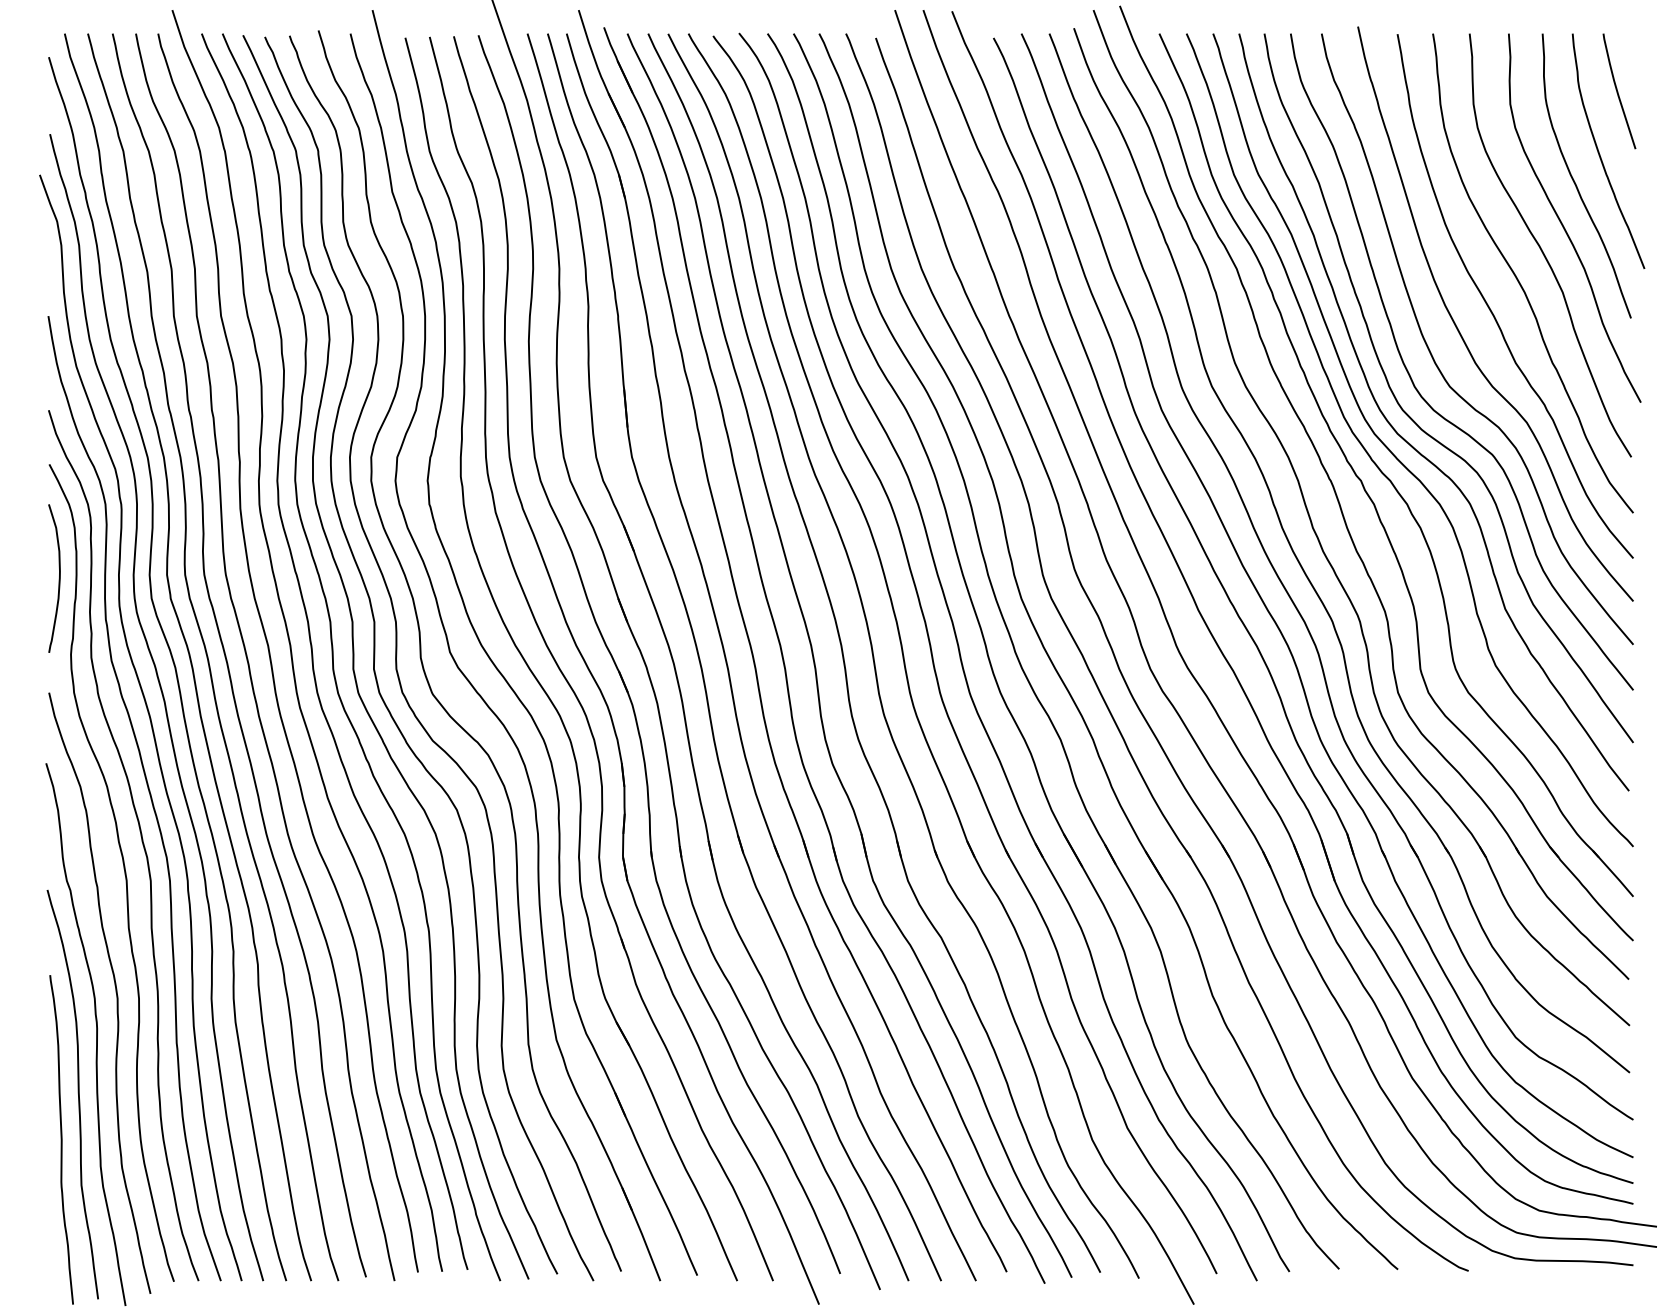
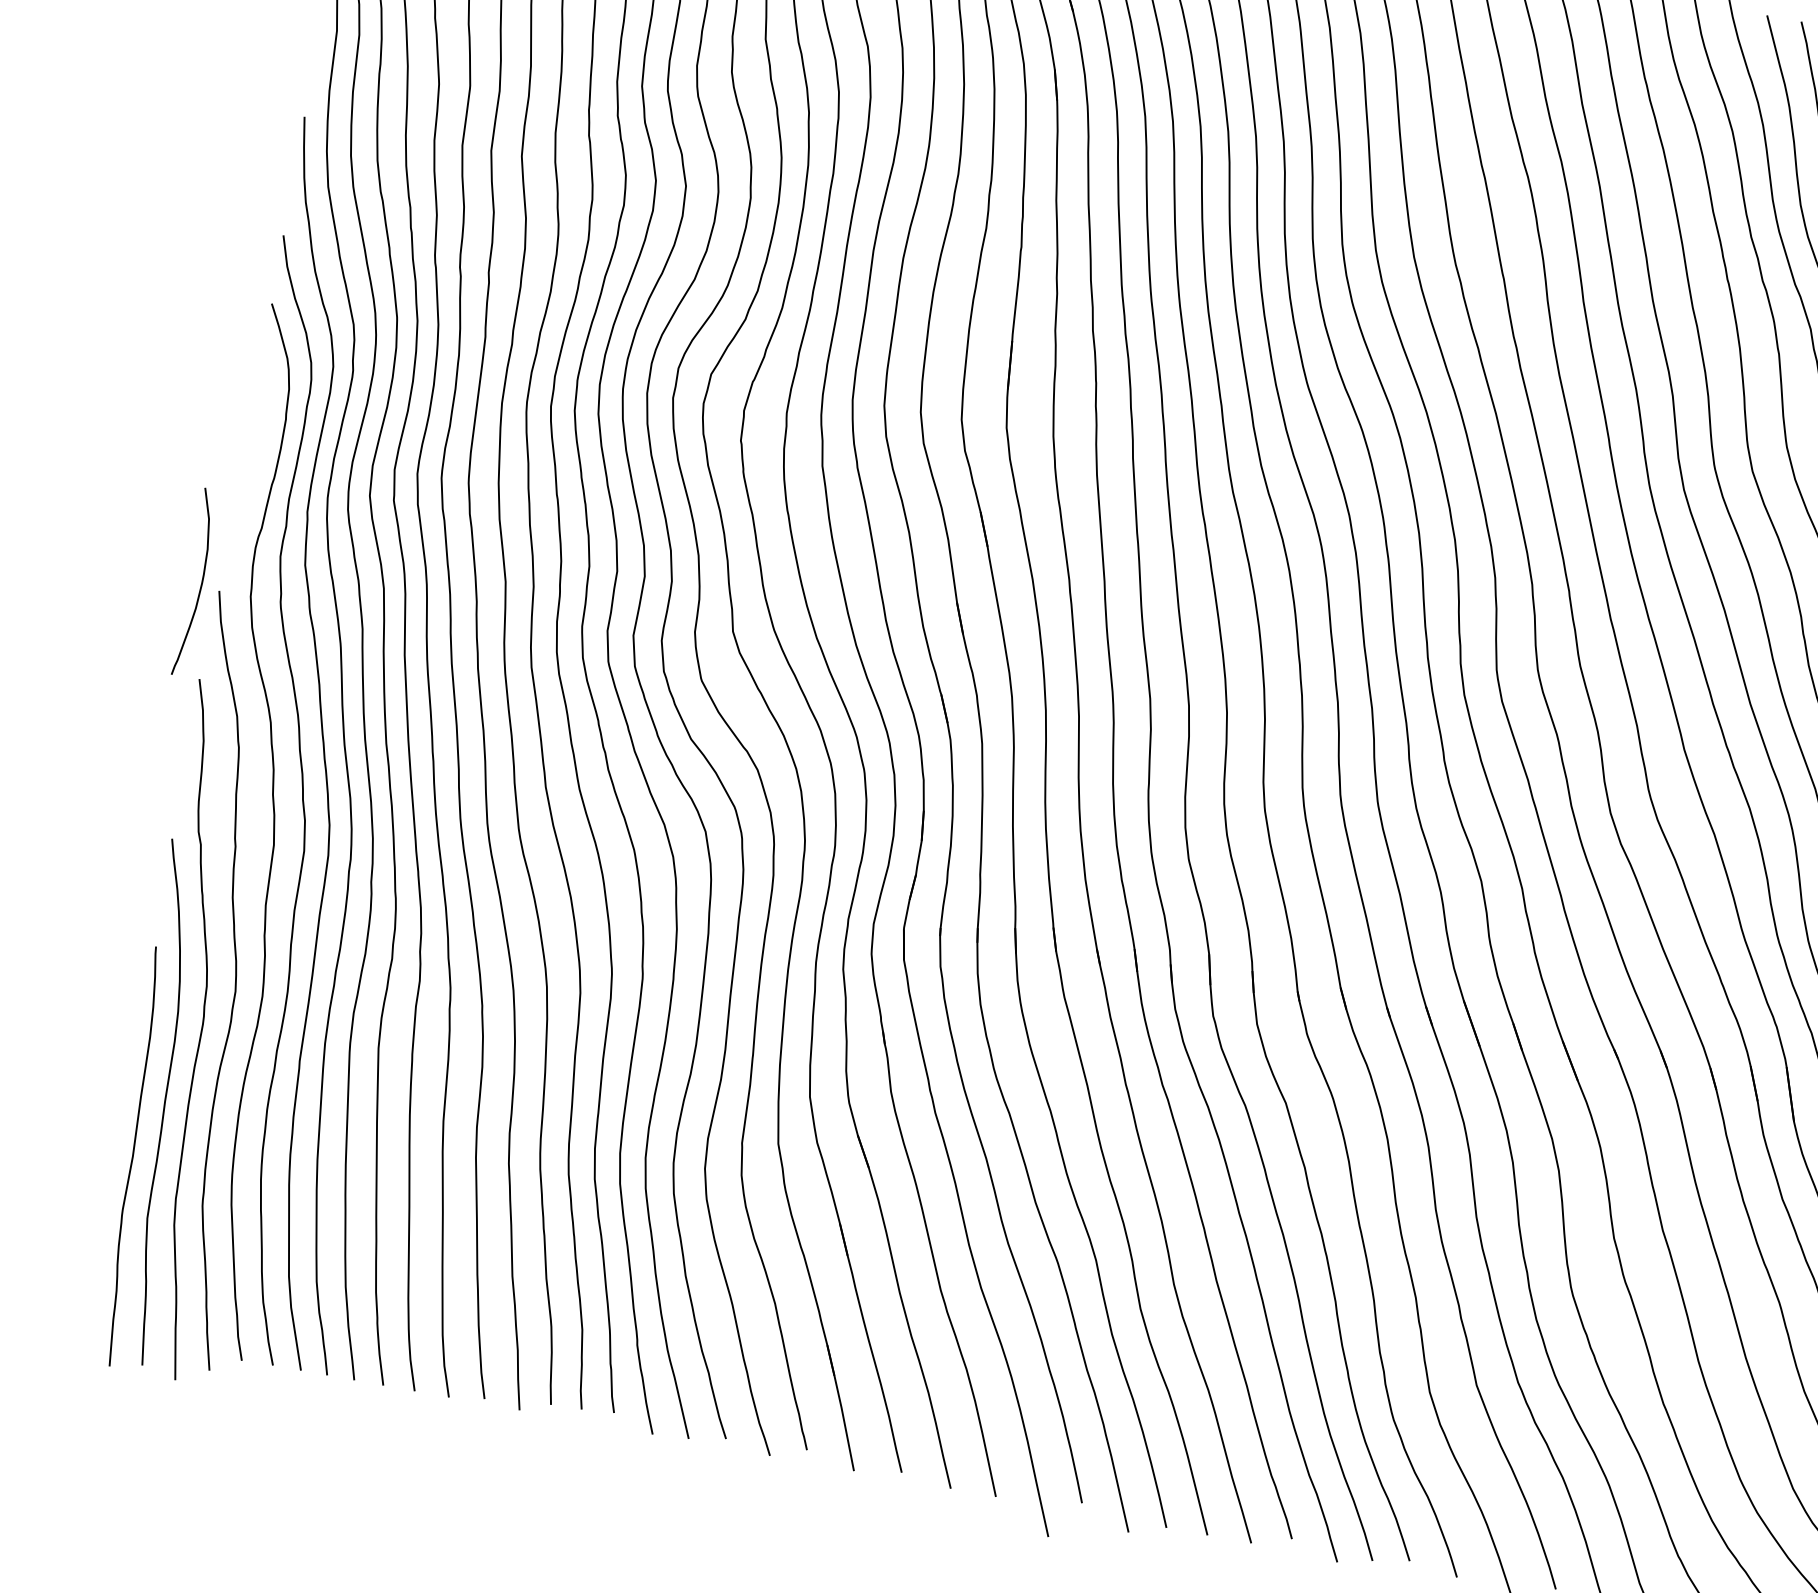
curve: (58, 578) -> (200, 583), moved

